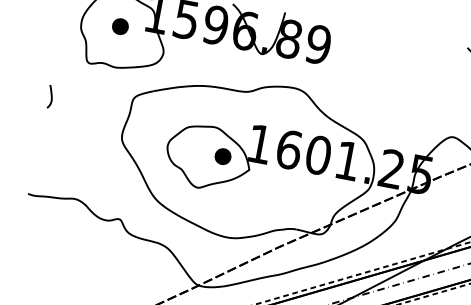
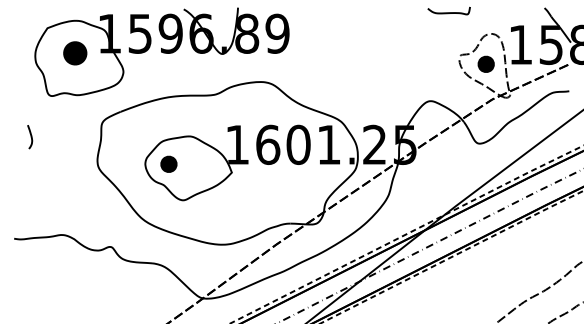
part: (119, 25) -> (74, 52), size x1.4
curve: (50, 97) -> (30, 137), moved
part: (222, 155) -> (168, 163), moved

